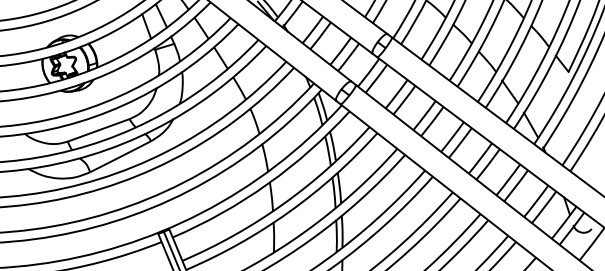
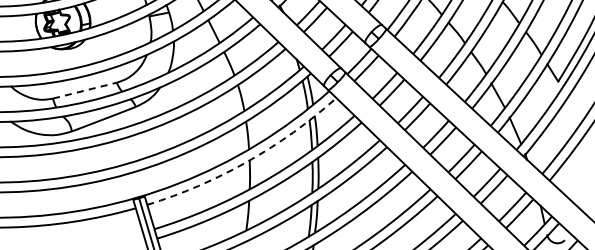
line: (98, 130) -> (84, 90), solid -> dashed
arc: (267, 183) -> (247, 161), solid -> dashed

